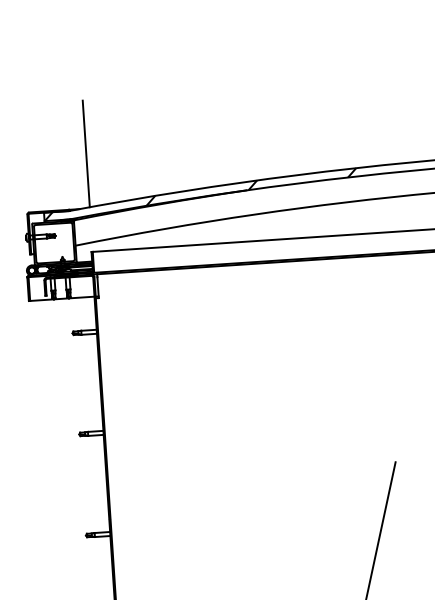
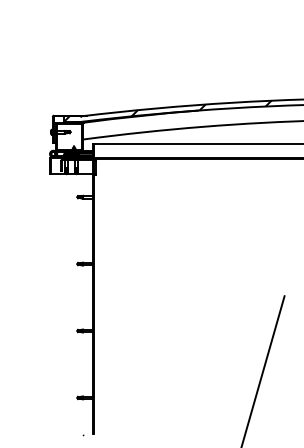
line: (86, 153) -> (94, 79), removed

